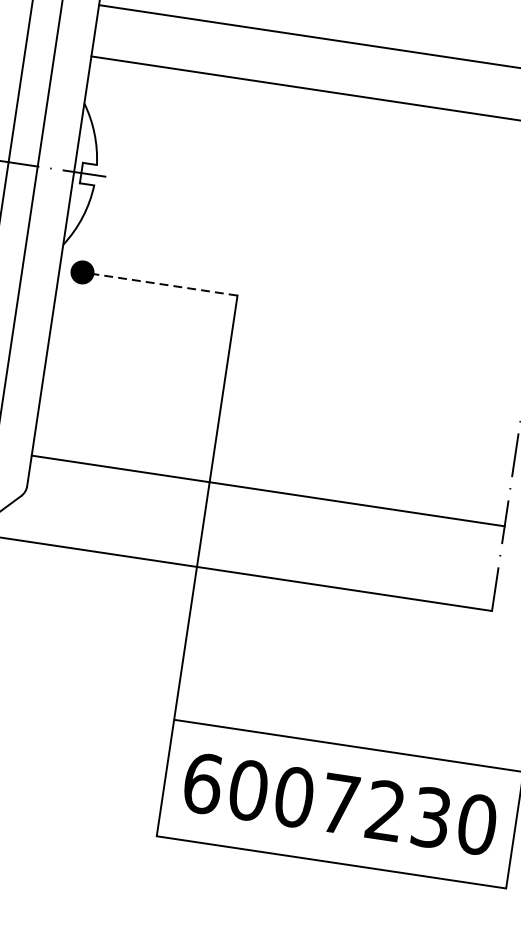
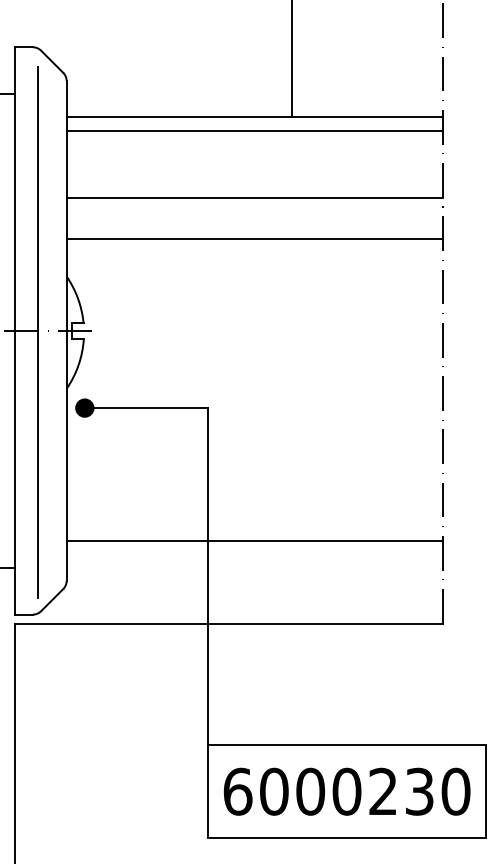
line: (159, 284) -> (146, 408), dashed -> solid
line: (267, 490) -> (254, 540), moved
text: (339, 803) -> (346, 791), 6007230 -> 6000230

